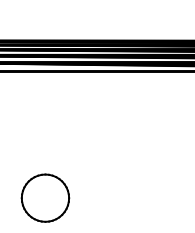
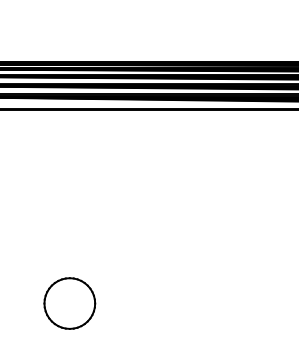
part: (45, 197) -> (69, 302), size x0.7

